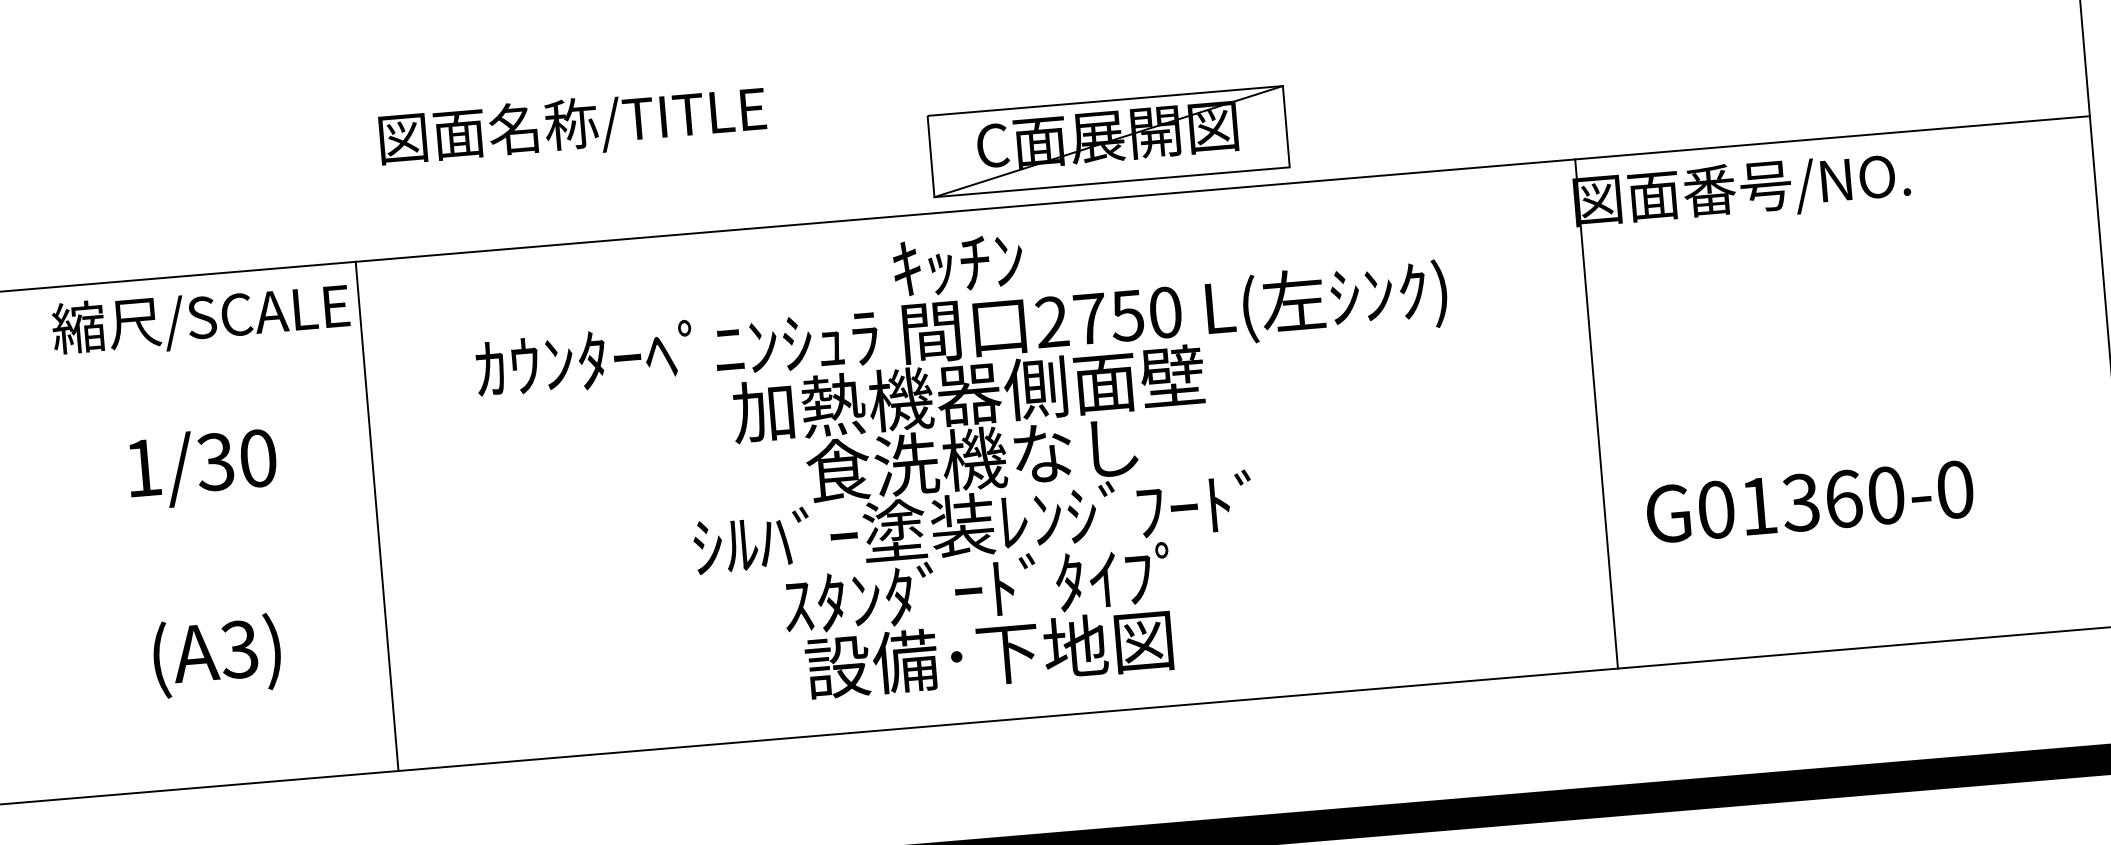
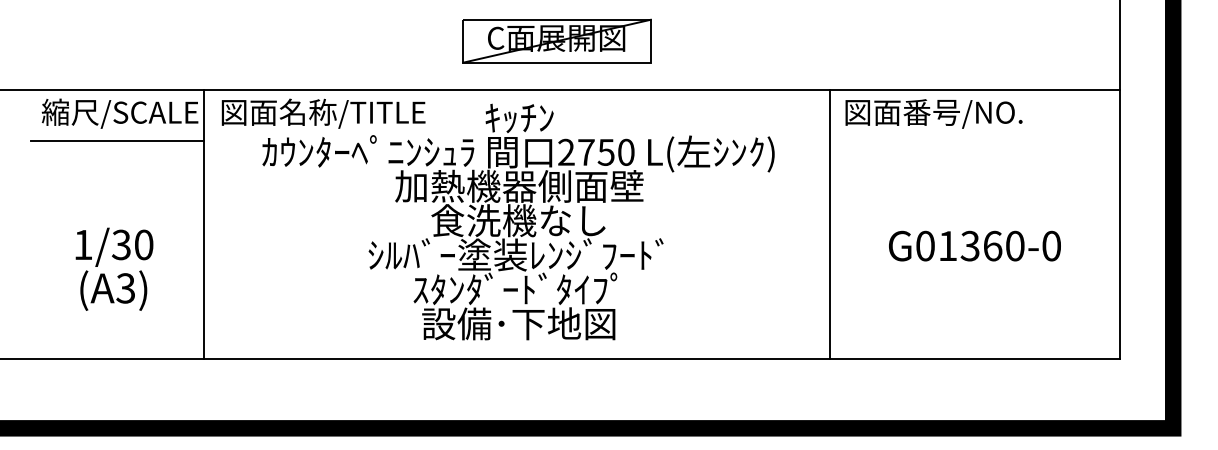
text: (572, 126) -> (323, 113), moved
part: (1107, 140) -> (556, 40), moved
line: (200, 370) -> (117, 140), added
line: (1595, 413) -> (829, 224), moved
text: (202, 466) -> (114, 246), moved
text: (1809, 500) -> (974, 245), moved

